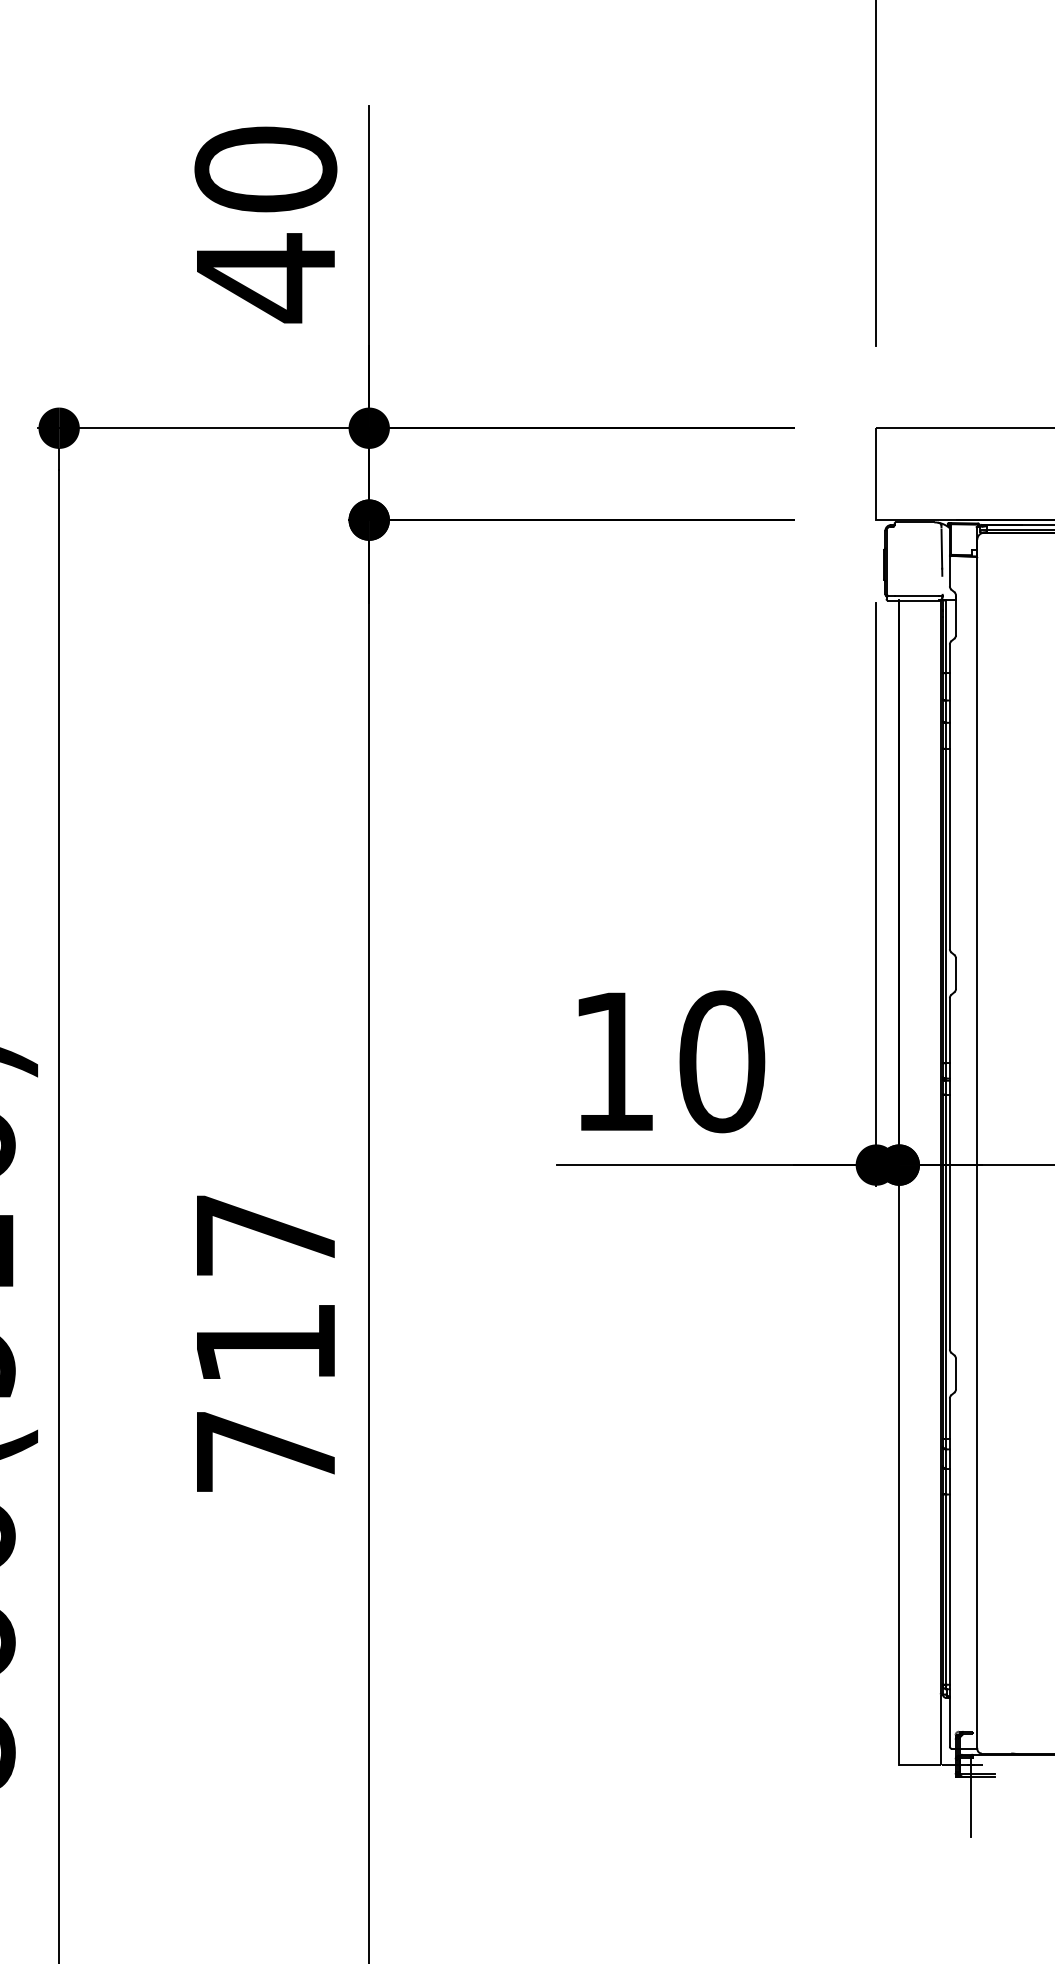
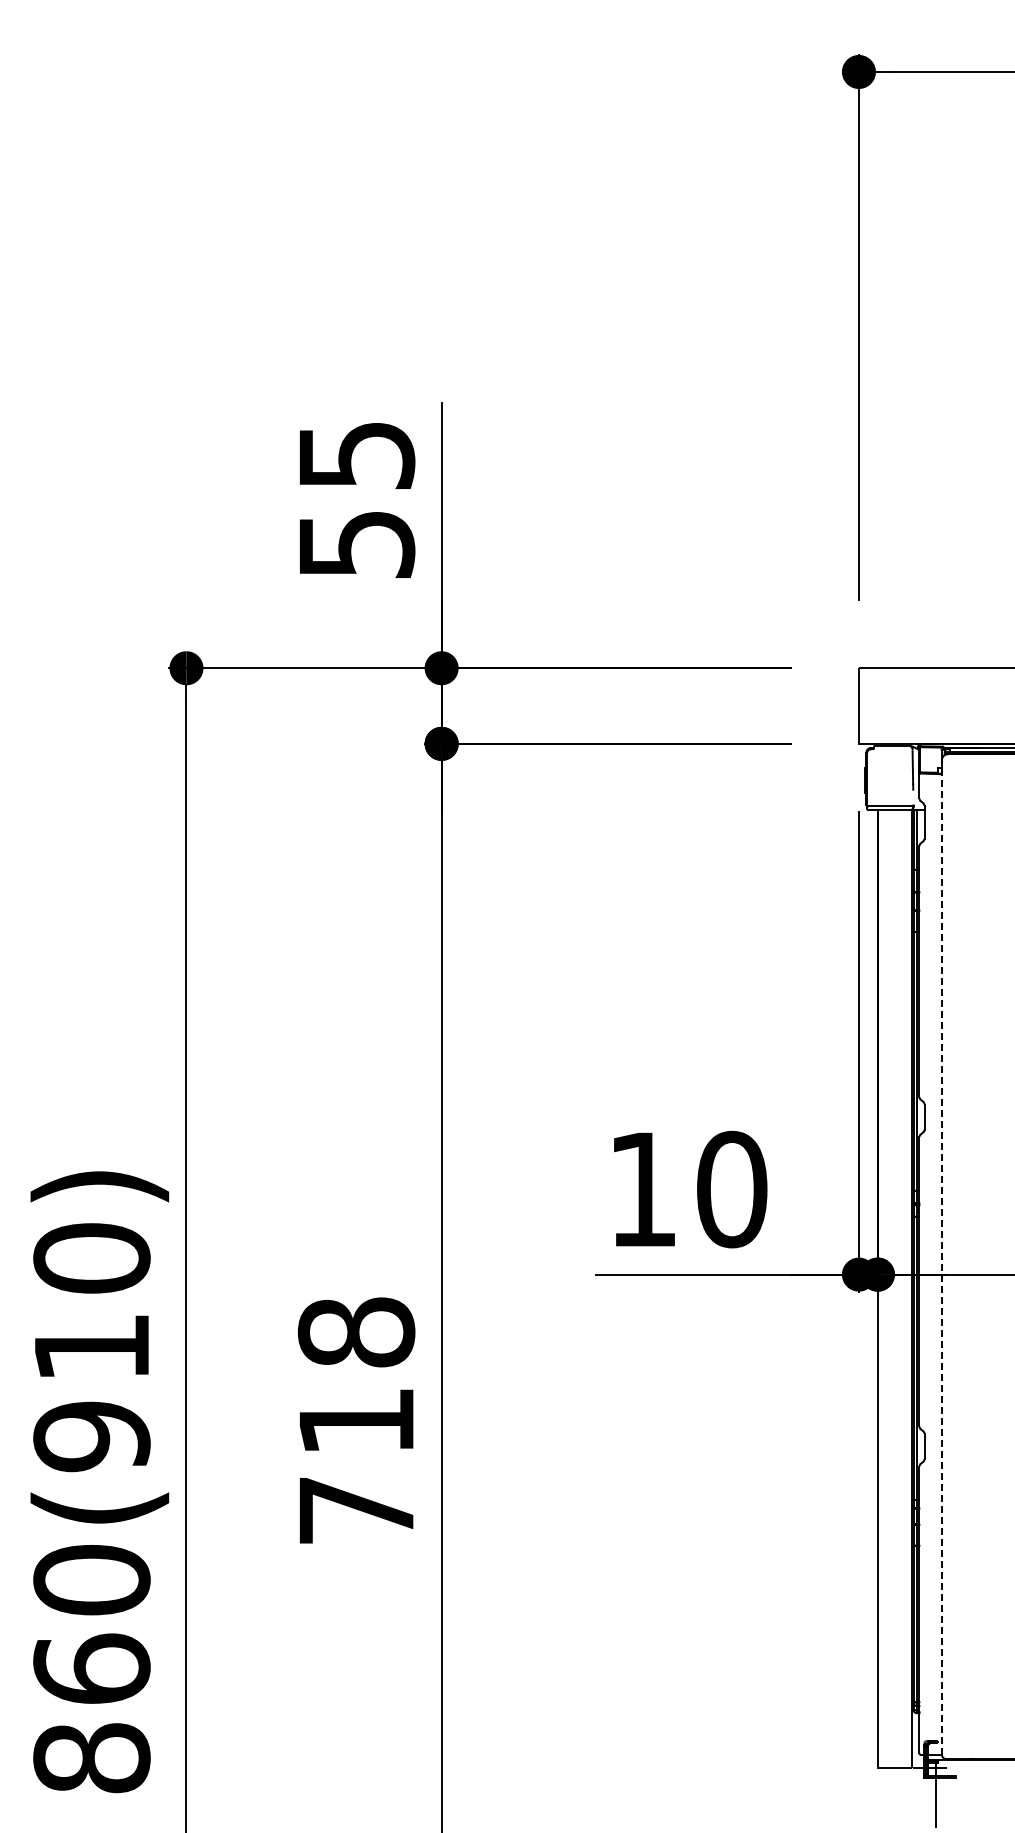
text: (265, 224) -> (356, 500), 40 -> 55
line: (977, 1144) -> (942, 1257), solid -> dashed
text: (265, 1235) -> (356, 1332), 717 -> 718

